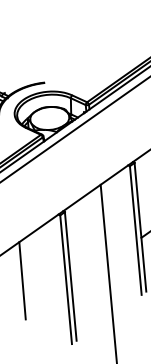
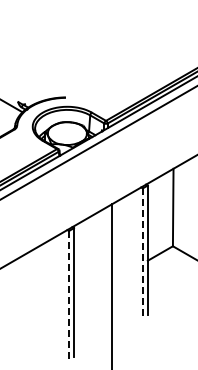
line: (135, 231) -> (142, 253), solid -> dashed
line: (66, 279) -> (69, 295), solid -> dashed
line: (22, 280) -> (25, 292), removed

